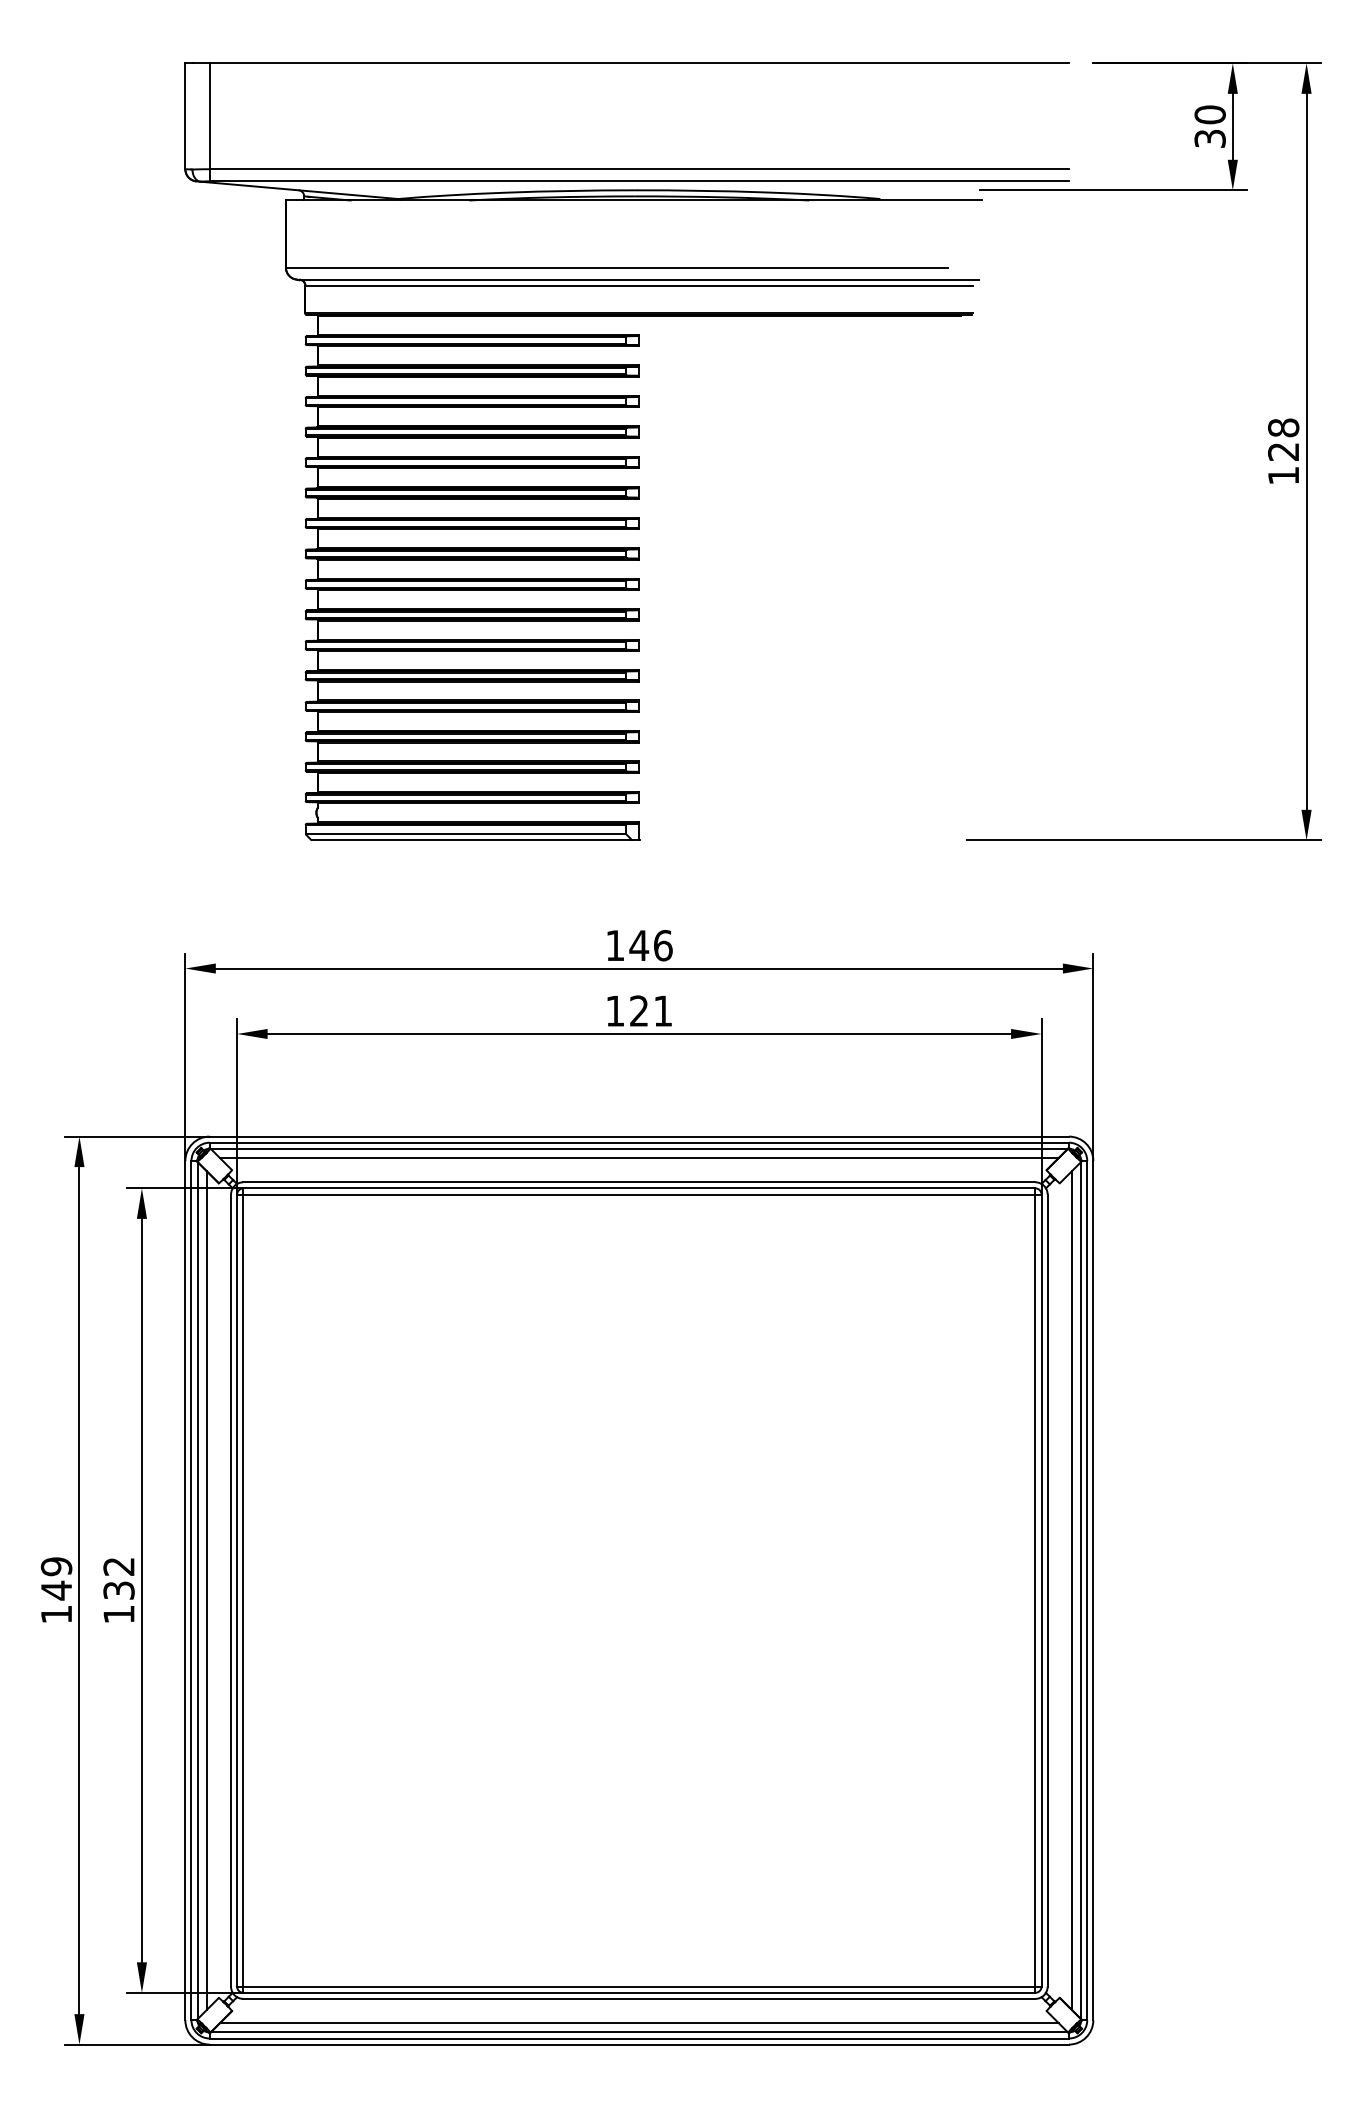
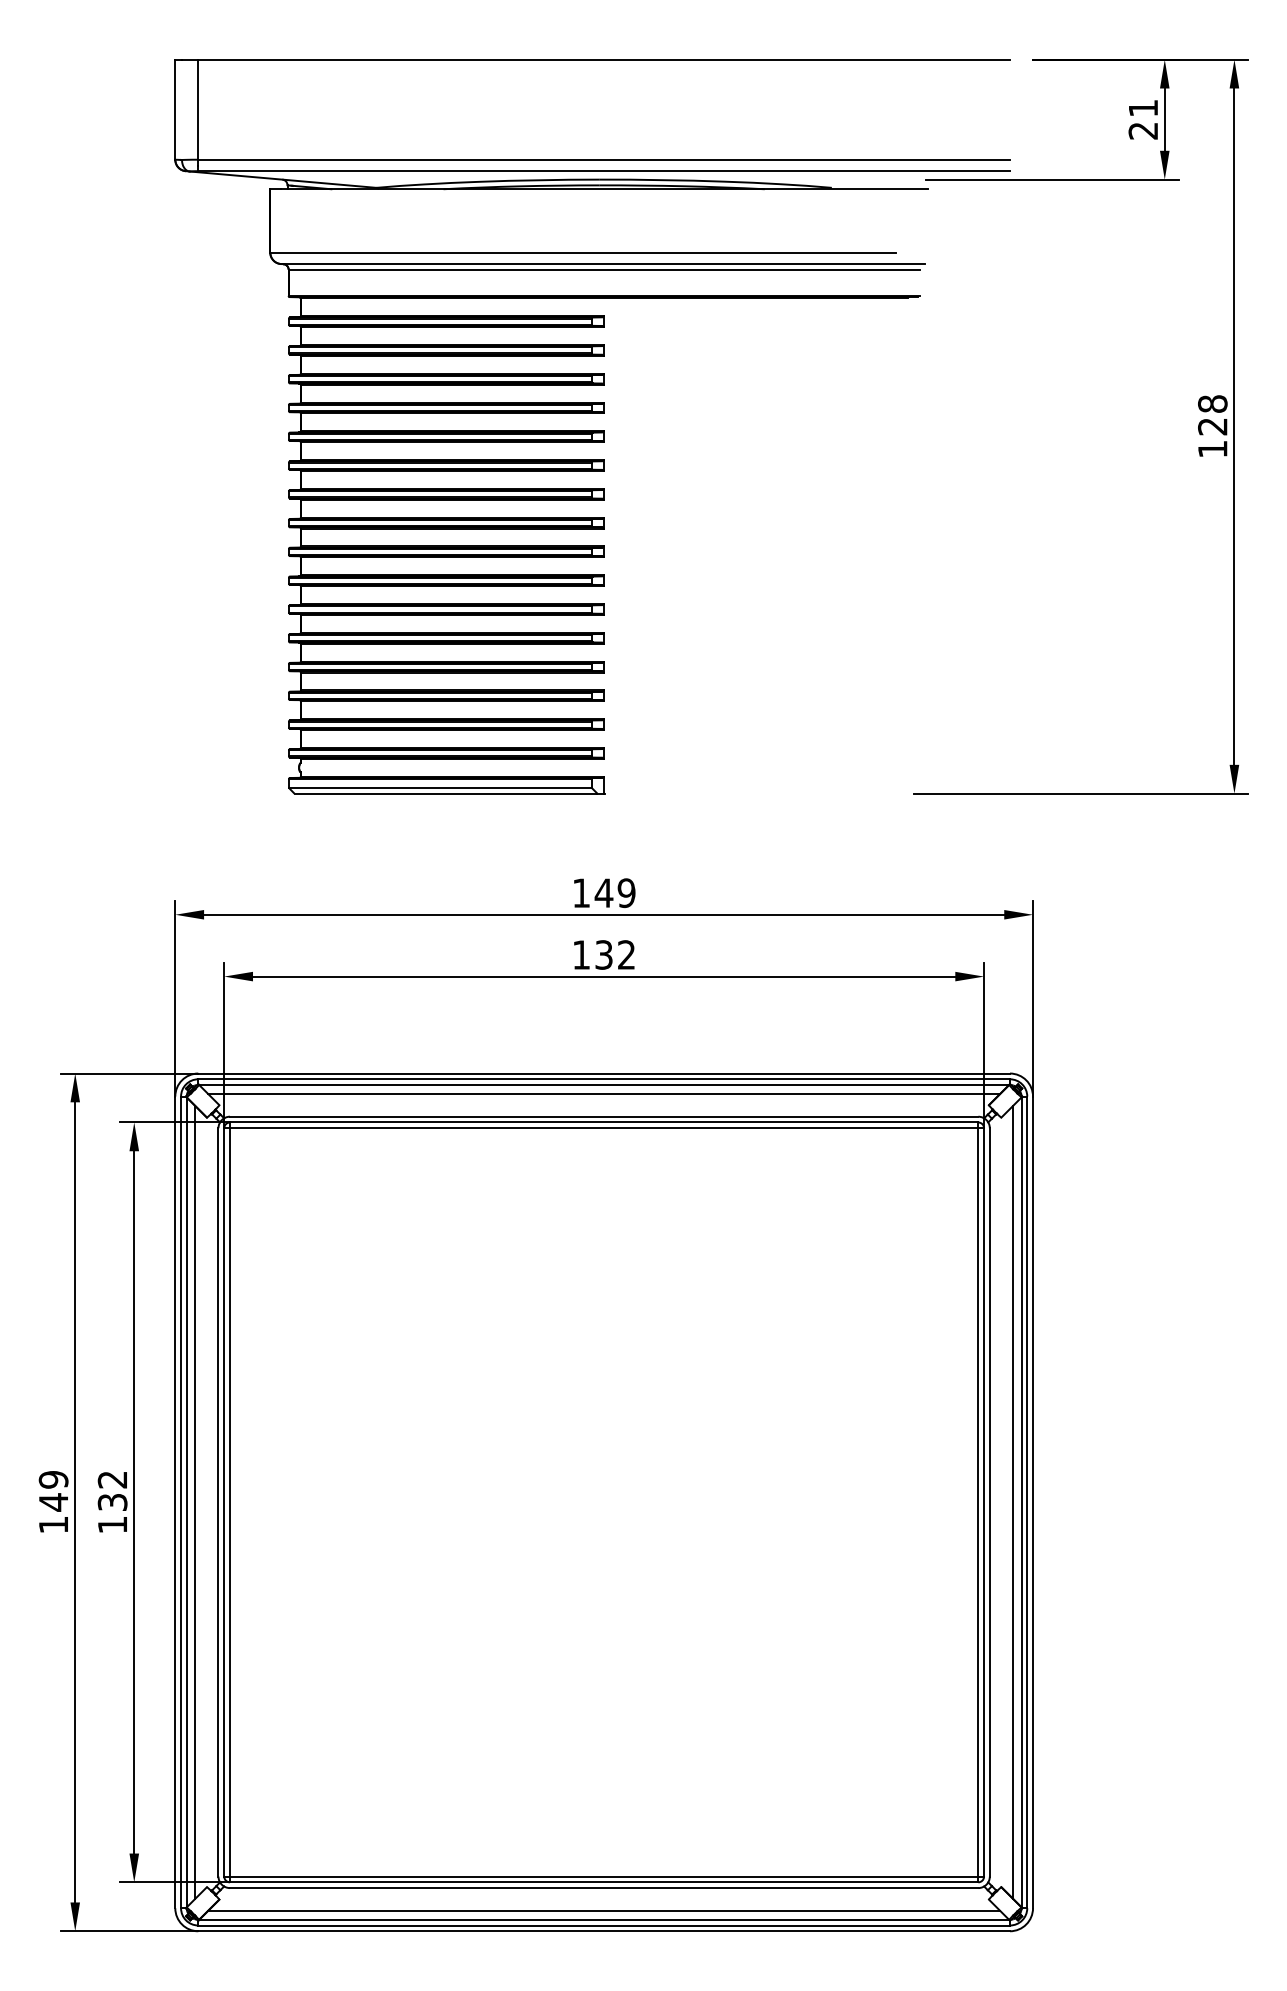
text: (1210, 126) -> (1143, 119), 30 -> 21
text: (663, 946) -> (626, 893), 146 -> 149
text: (650, 1010) -> (614, 954), 121 -> 132

